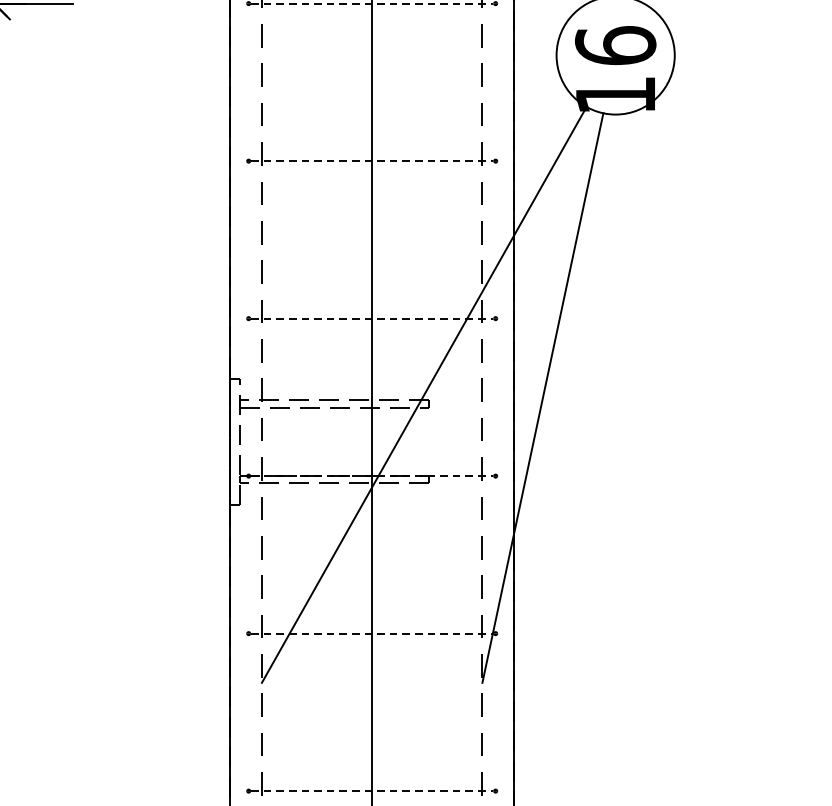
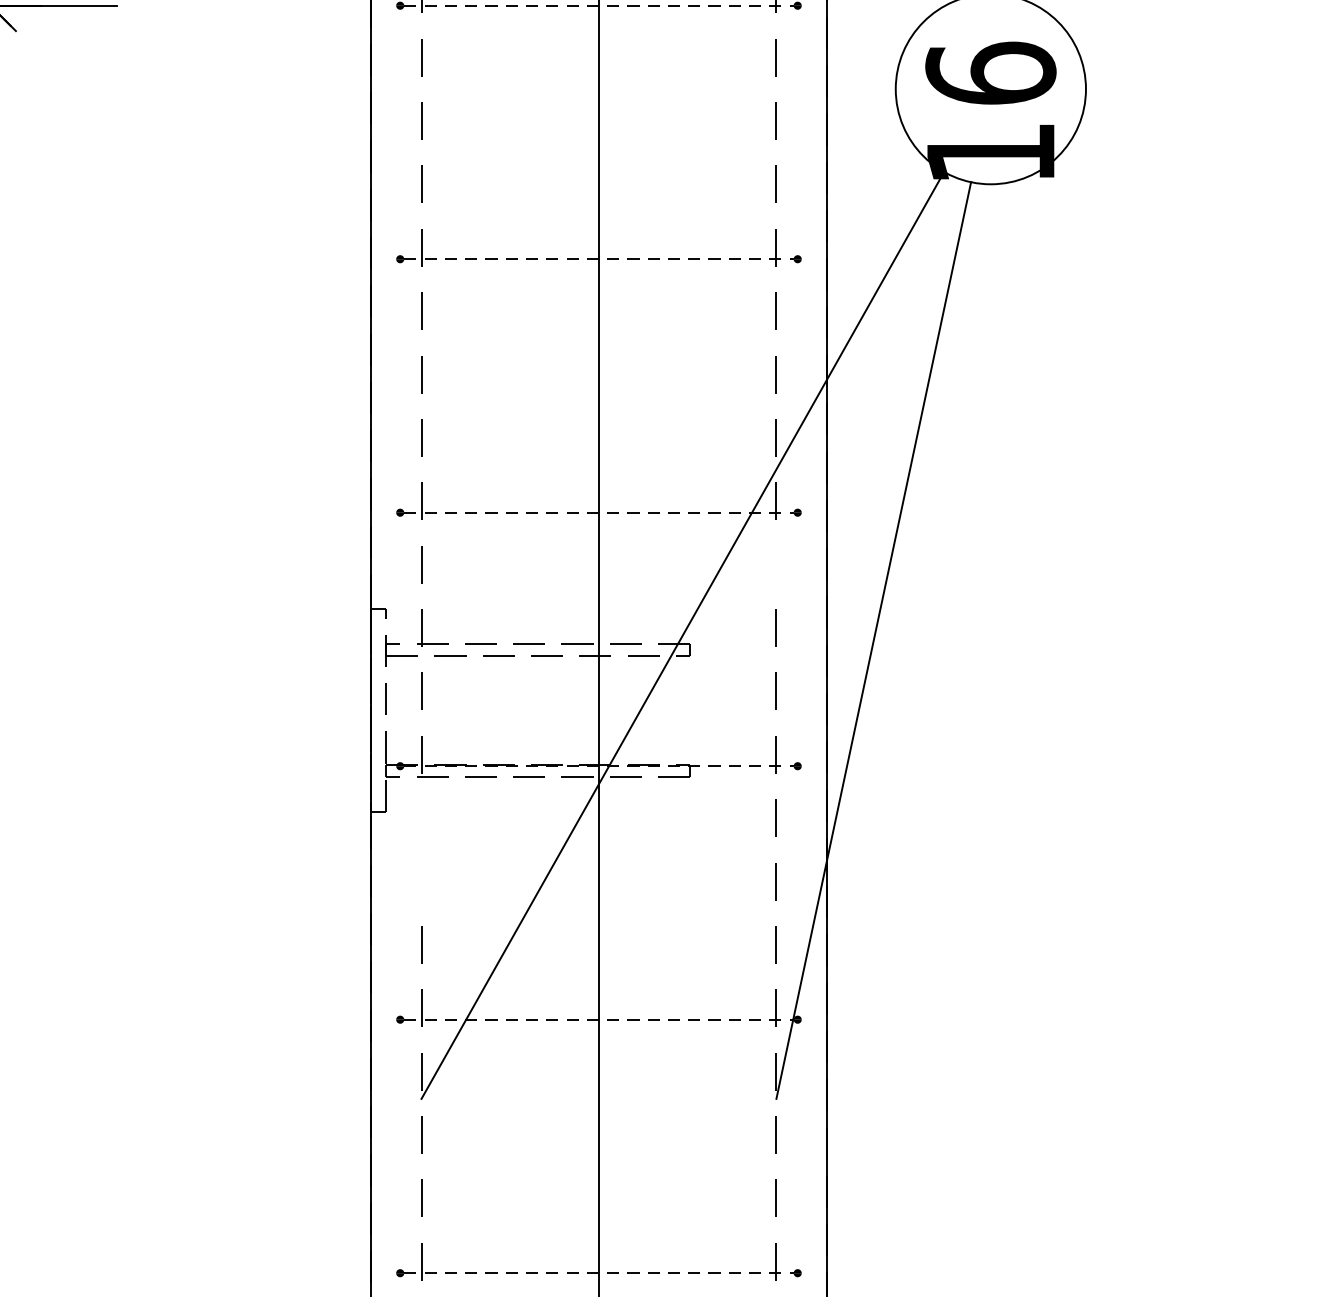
line: (481, 350) -> (774, 564), removed
line: (261, 508) -> (420, 818), removed
line: (261, 547) -> (420, 881), removed

